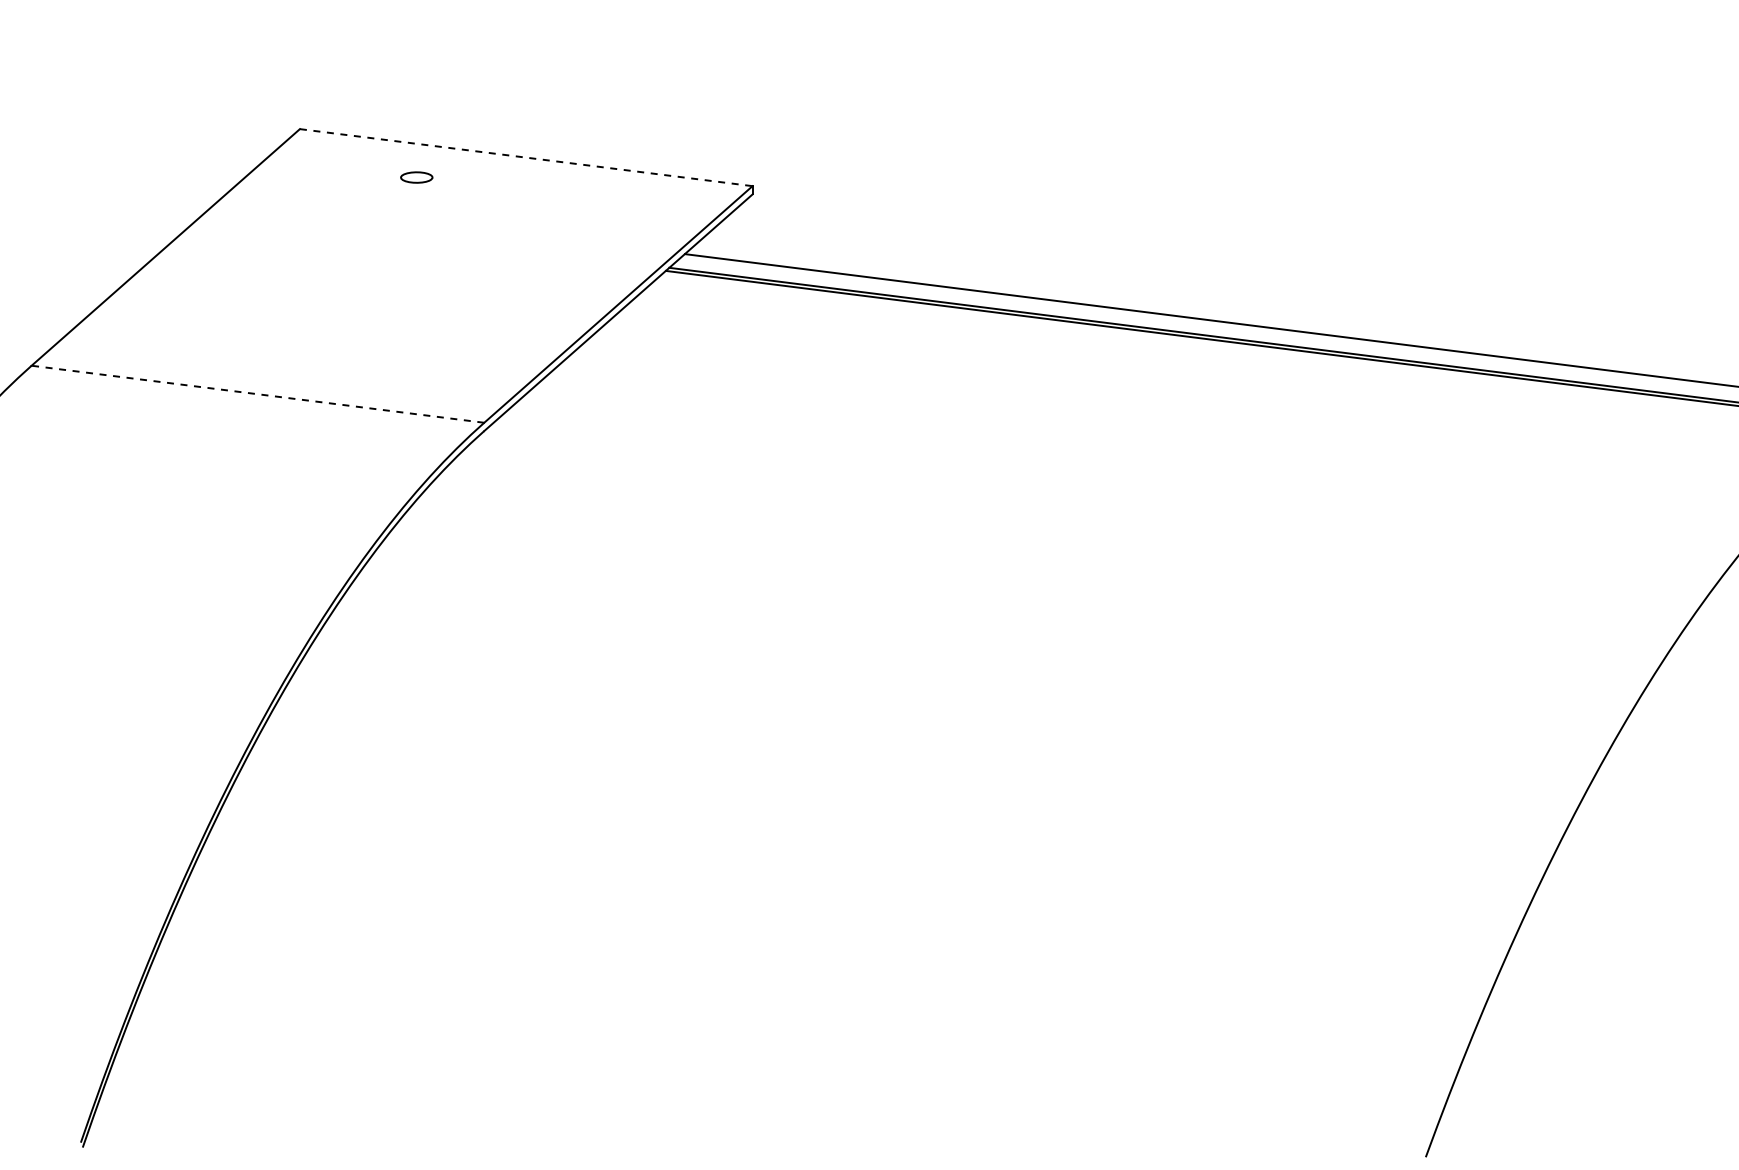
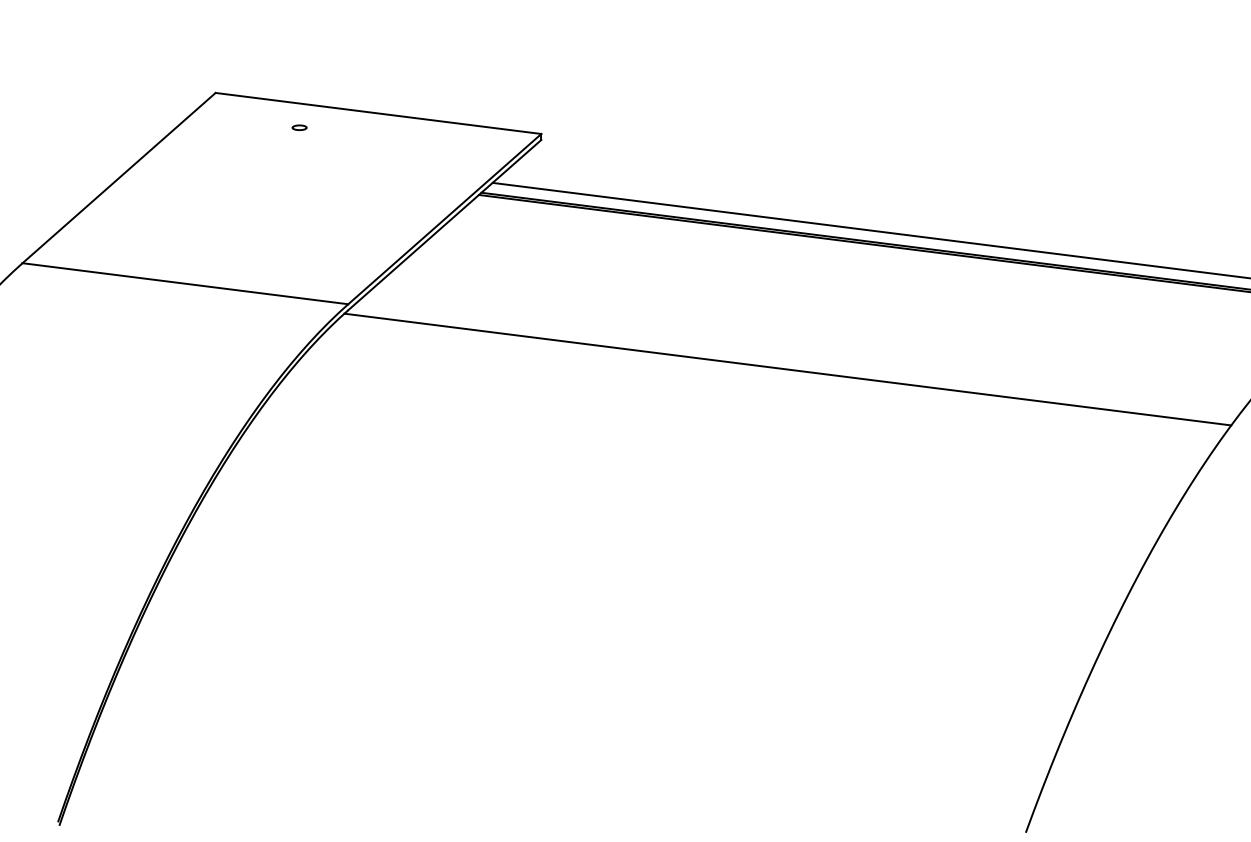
line: (526, 157) -> (378, 113), dashed -> solid
part: (416, 177) -> (299, 127), size x0.62
line: (257, 394) -> (185, 283), dashed -> solid
line: (1094, 513) -> (787, 369), added

